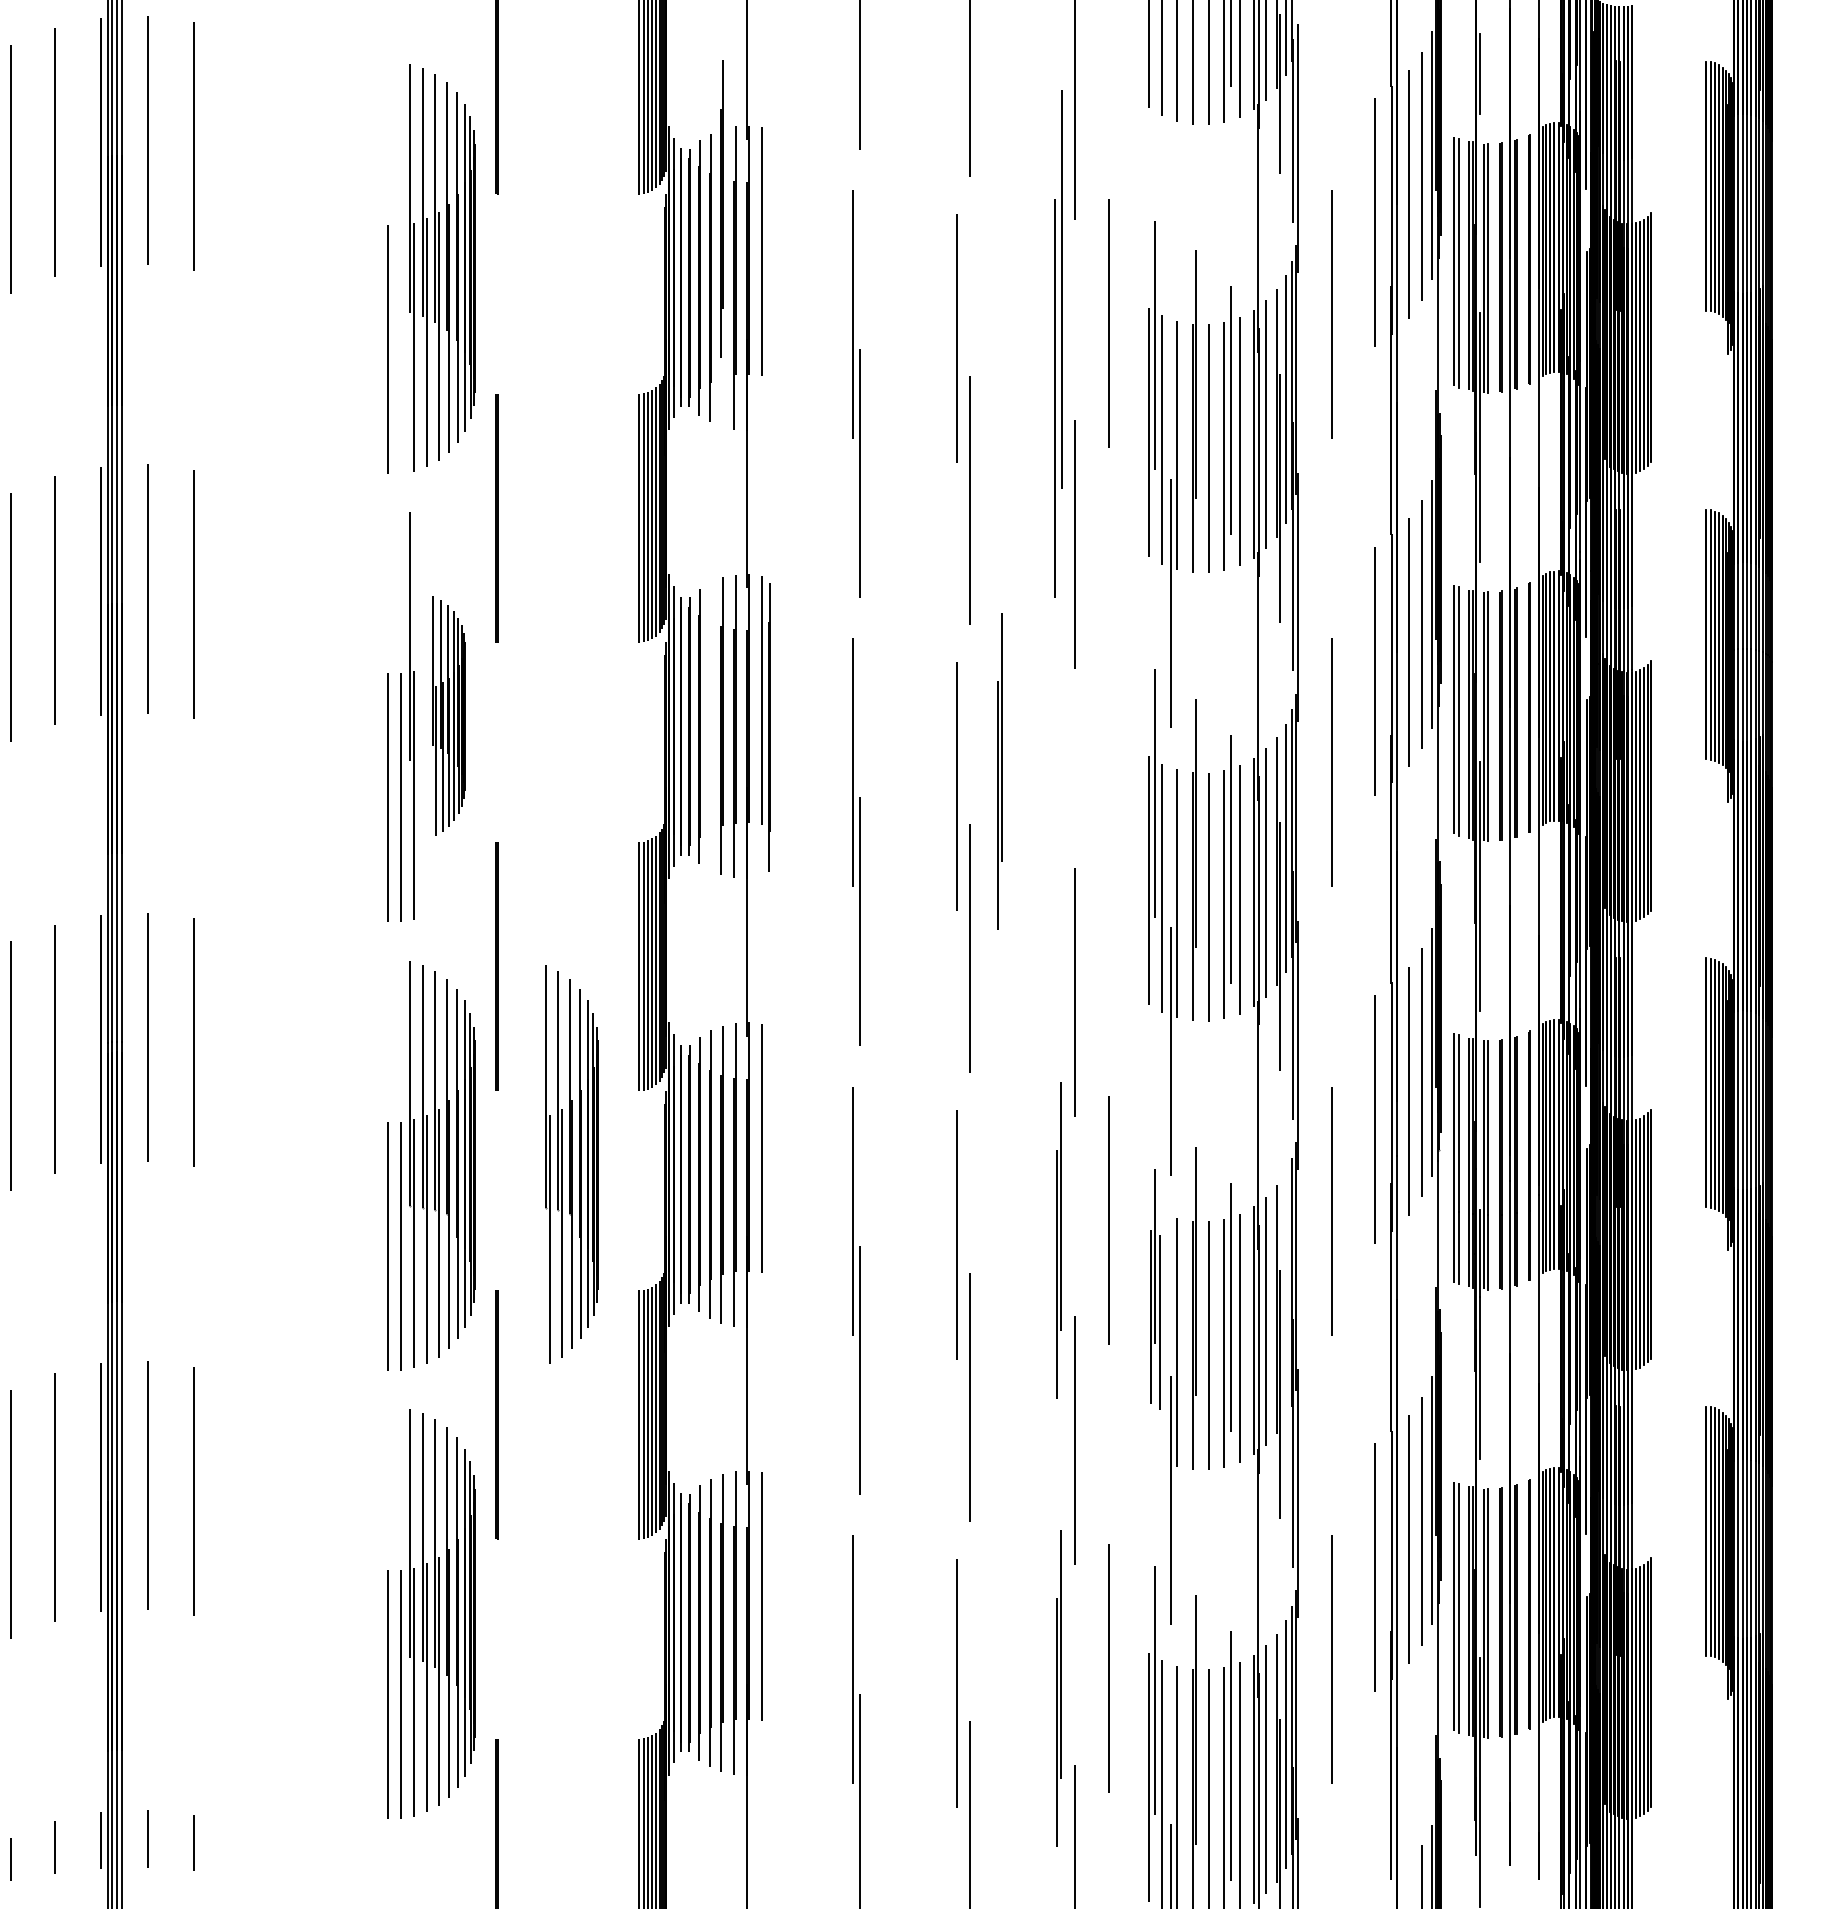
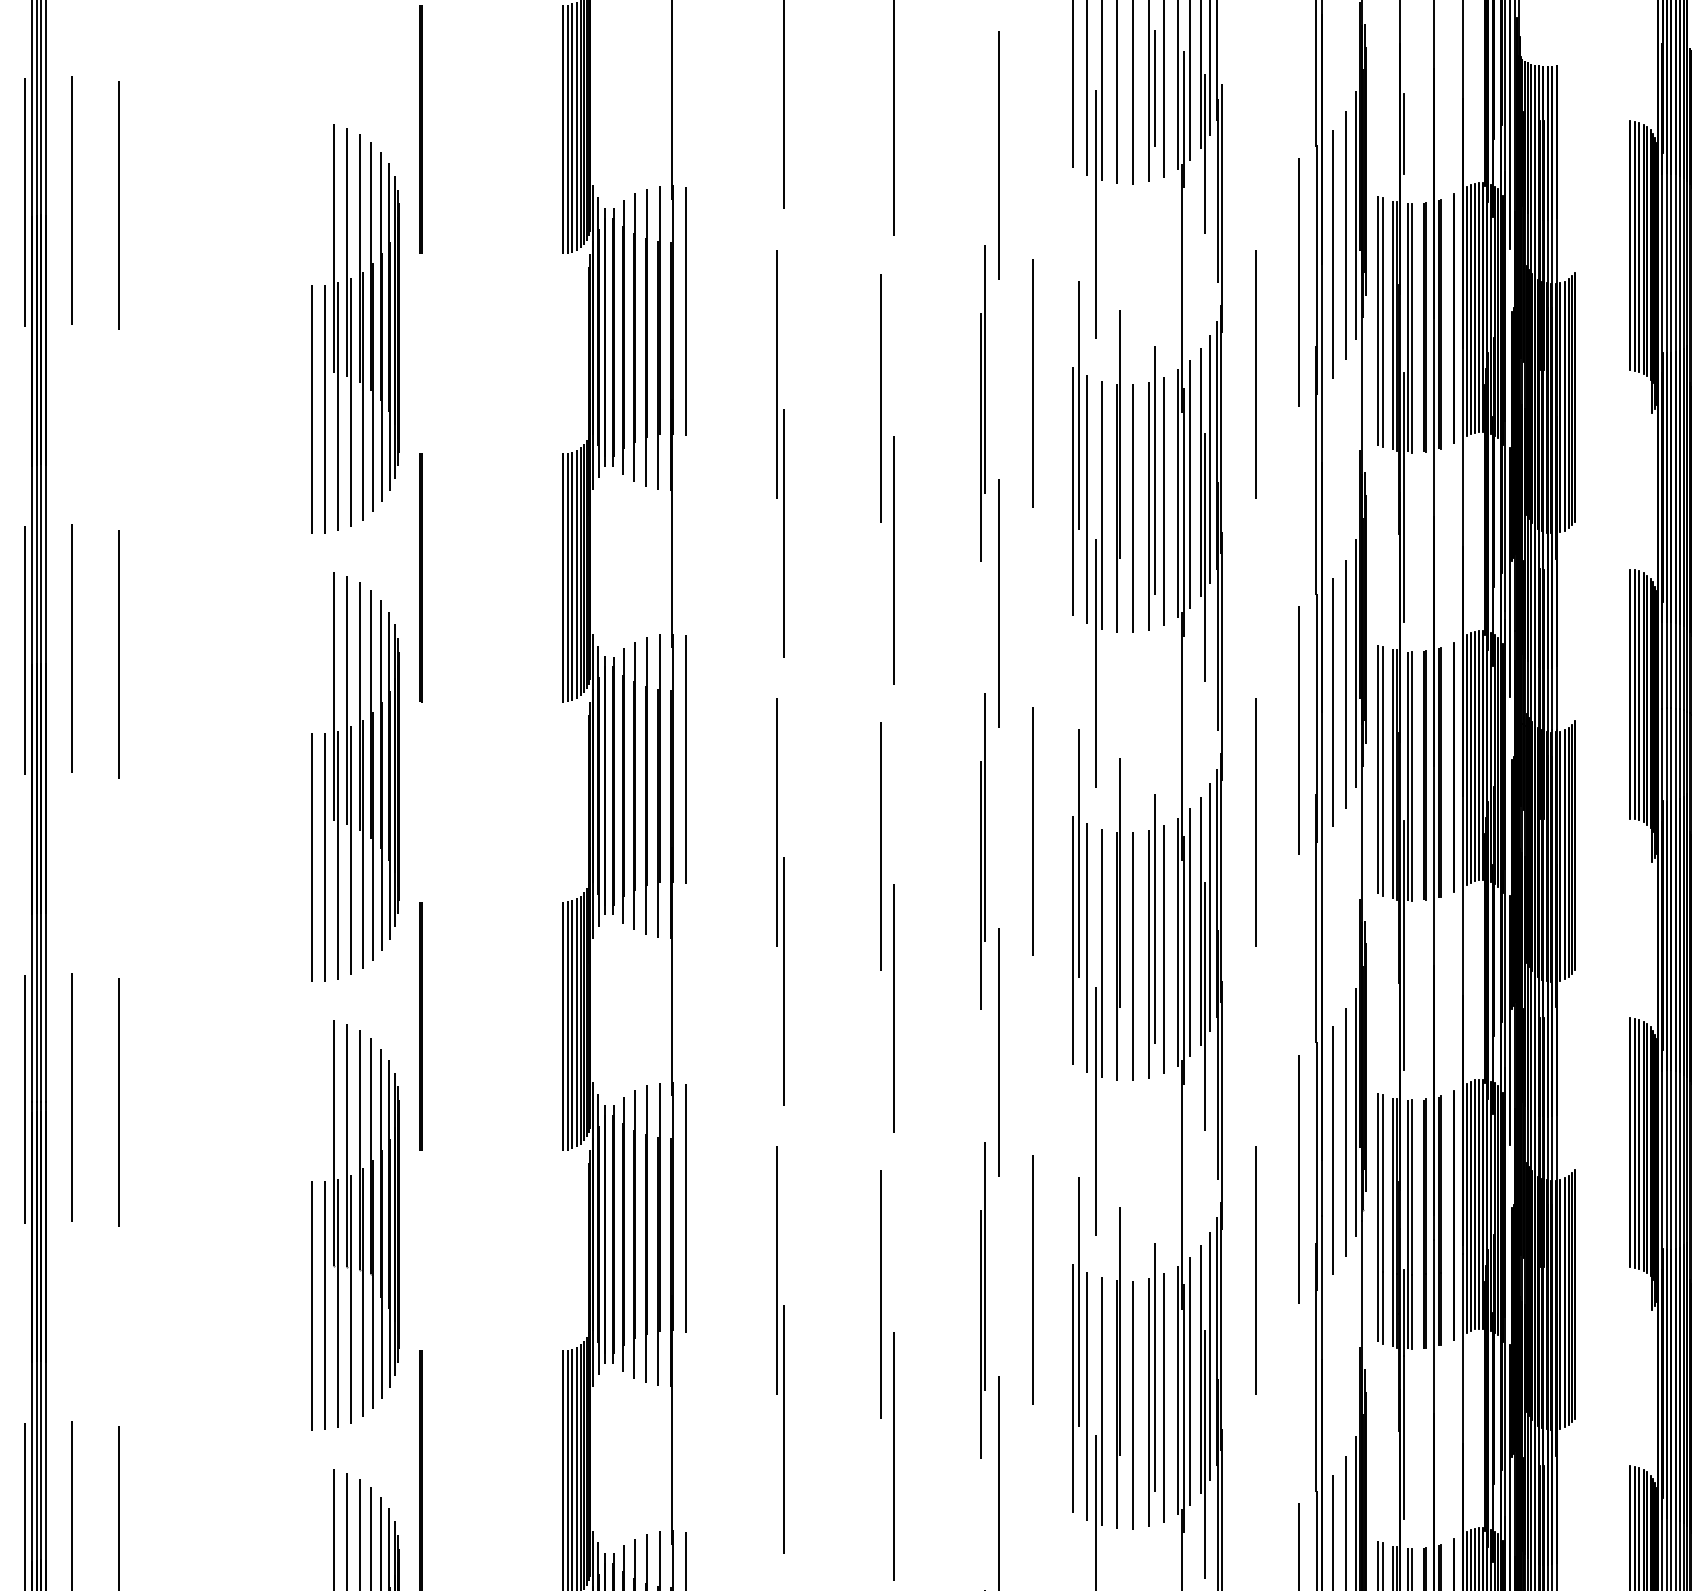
line: (1171, 154) -> (1095, 214), added
line: (721, 208) -> (645, 337), moved
part: (1058, 343) -> (982, 403), size x0.62
line: (401, 348) -> (325, 408), added
part: (448, 715) -> (372, 775), size x1.67
line: (769, 727) -> (634, 786), moved
part: (999, 771) -> (982, 852), moved
line: (1109, 771) -> (1033, 831), added
part: (571, 1164) -> (495, 1224), removed
part: (1155, 1289) -> (1079, 1349), size x1.43
line: (1285, 1296) -> (1209, 1356), added

